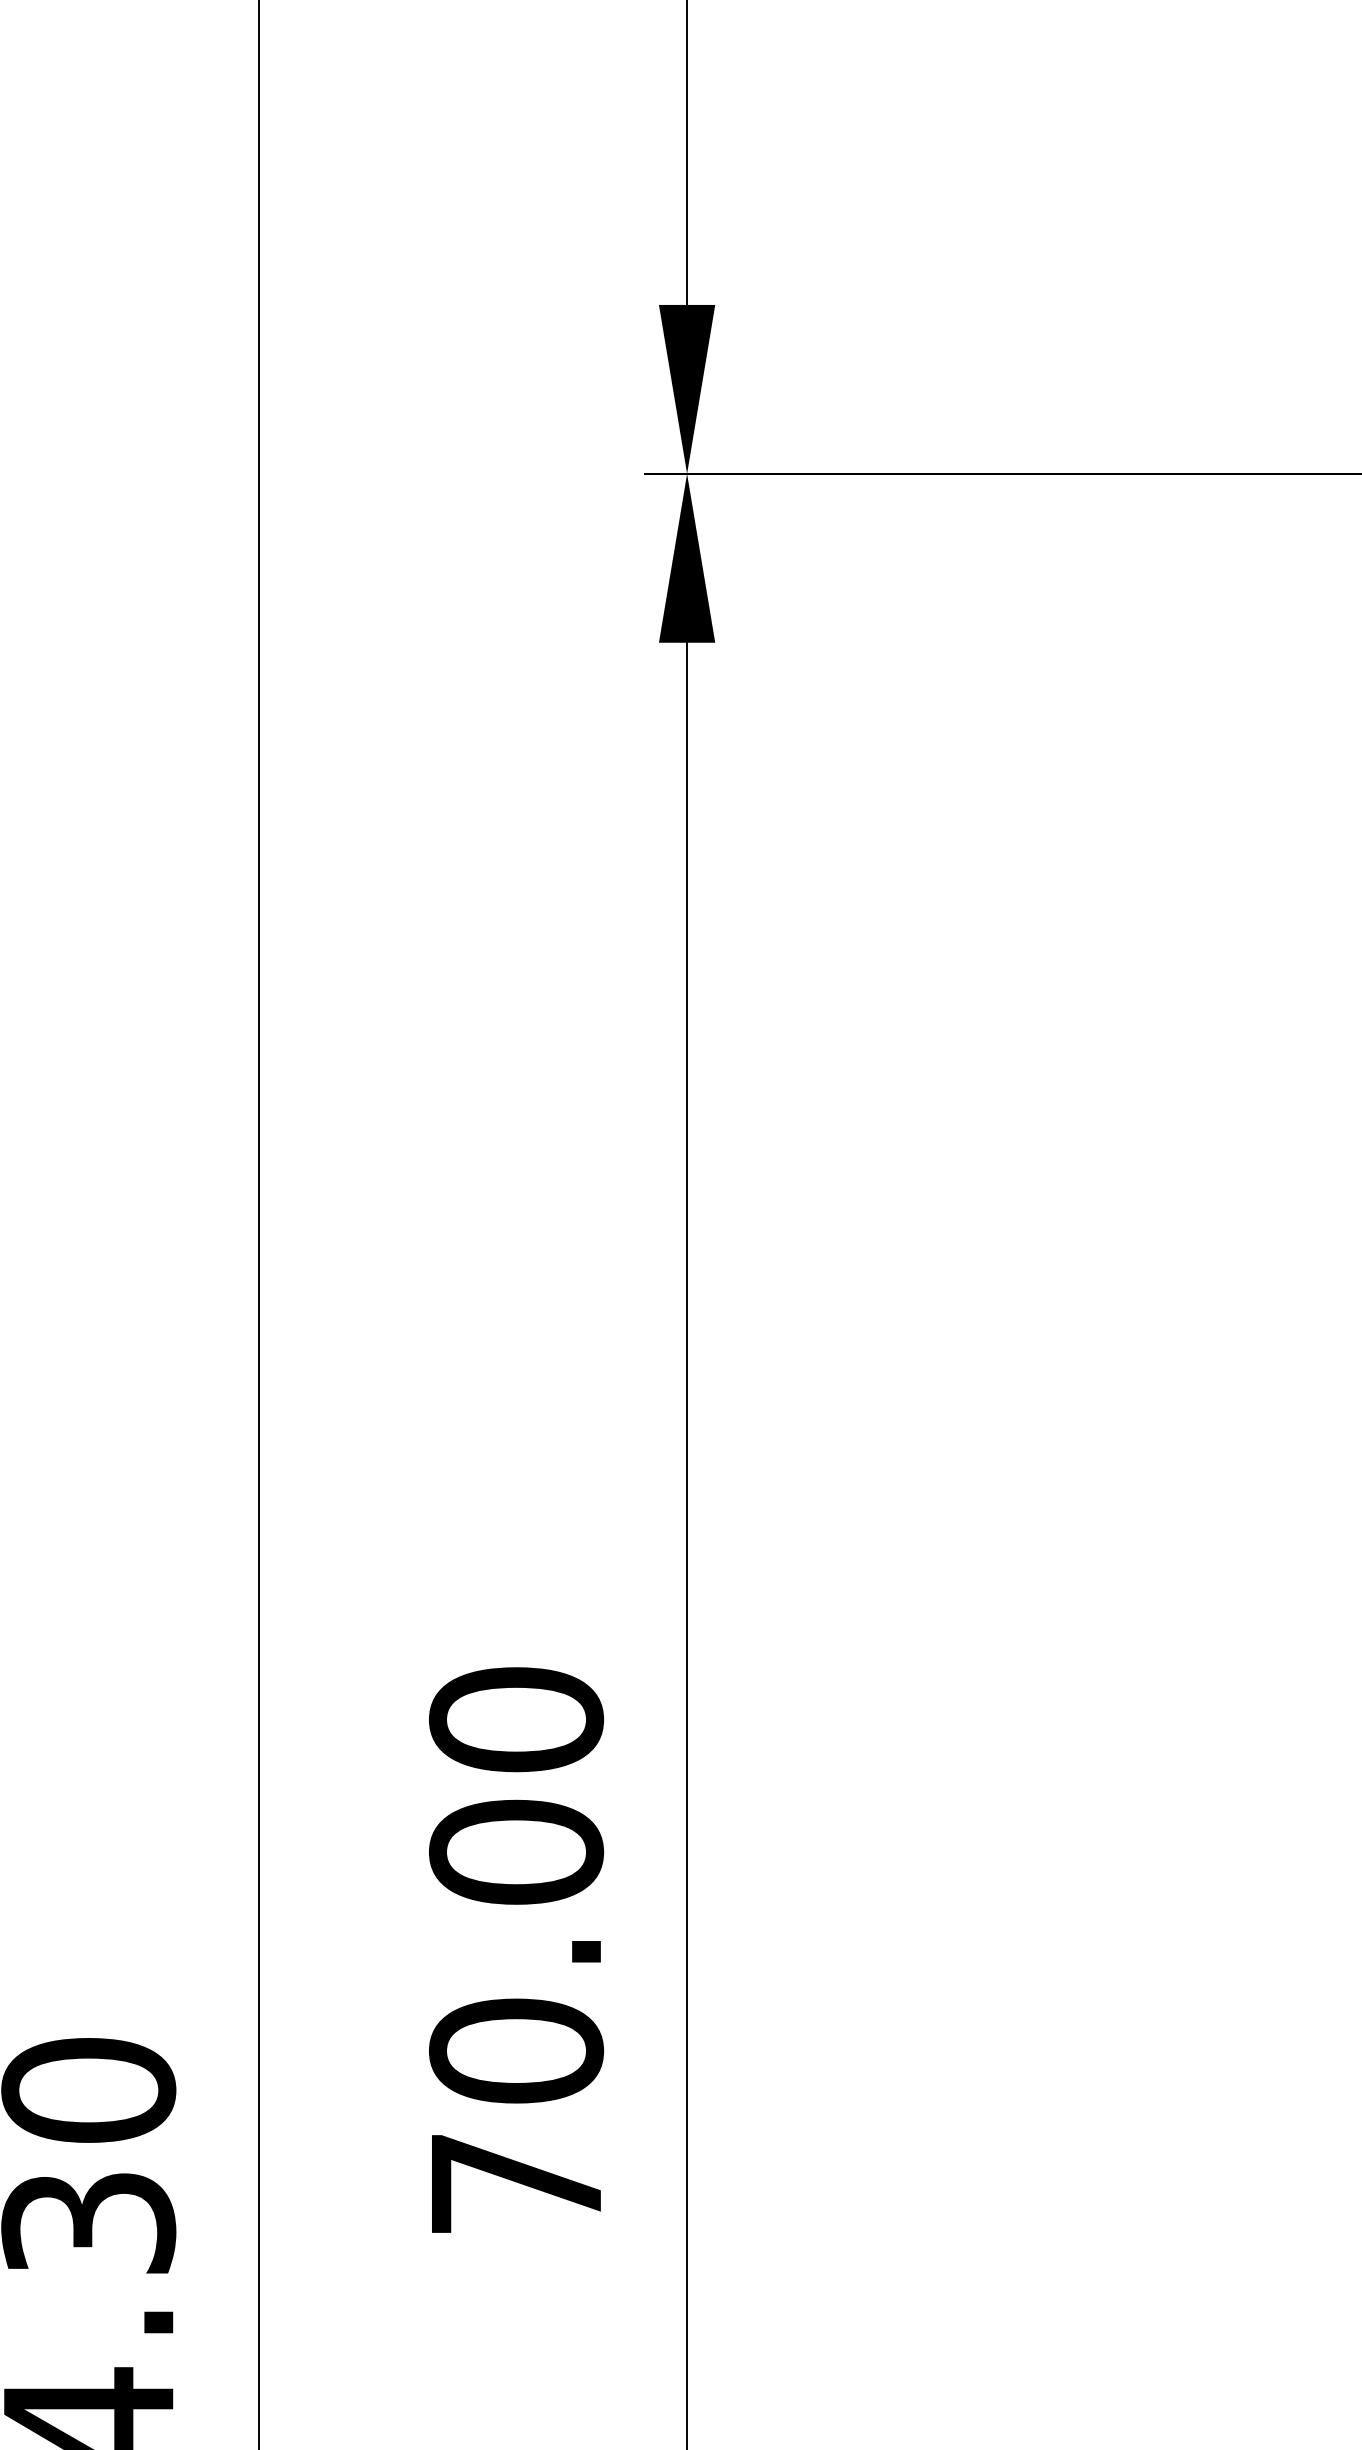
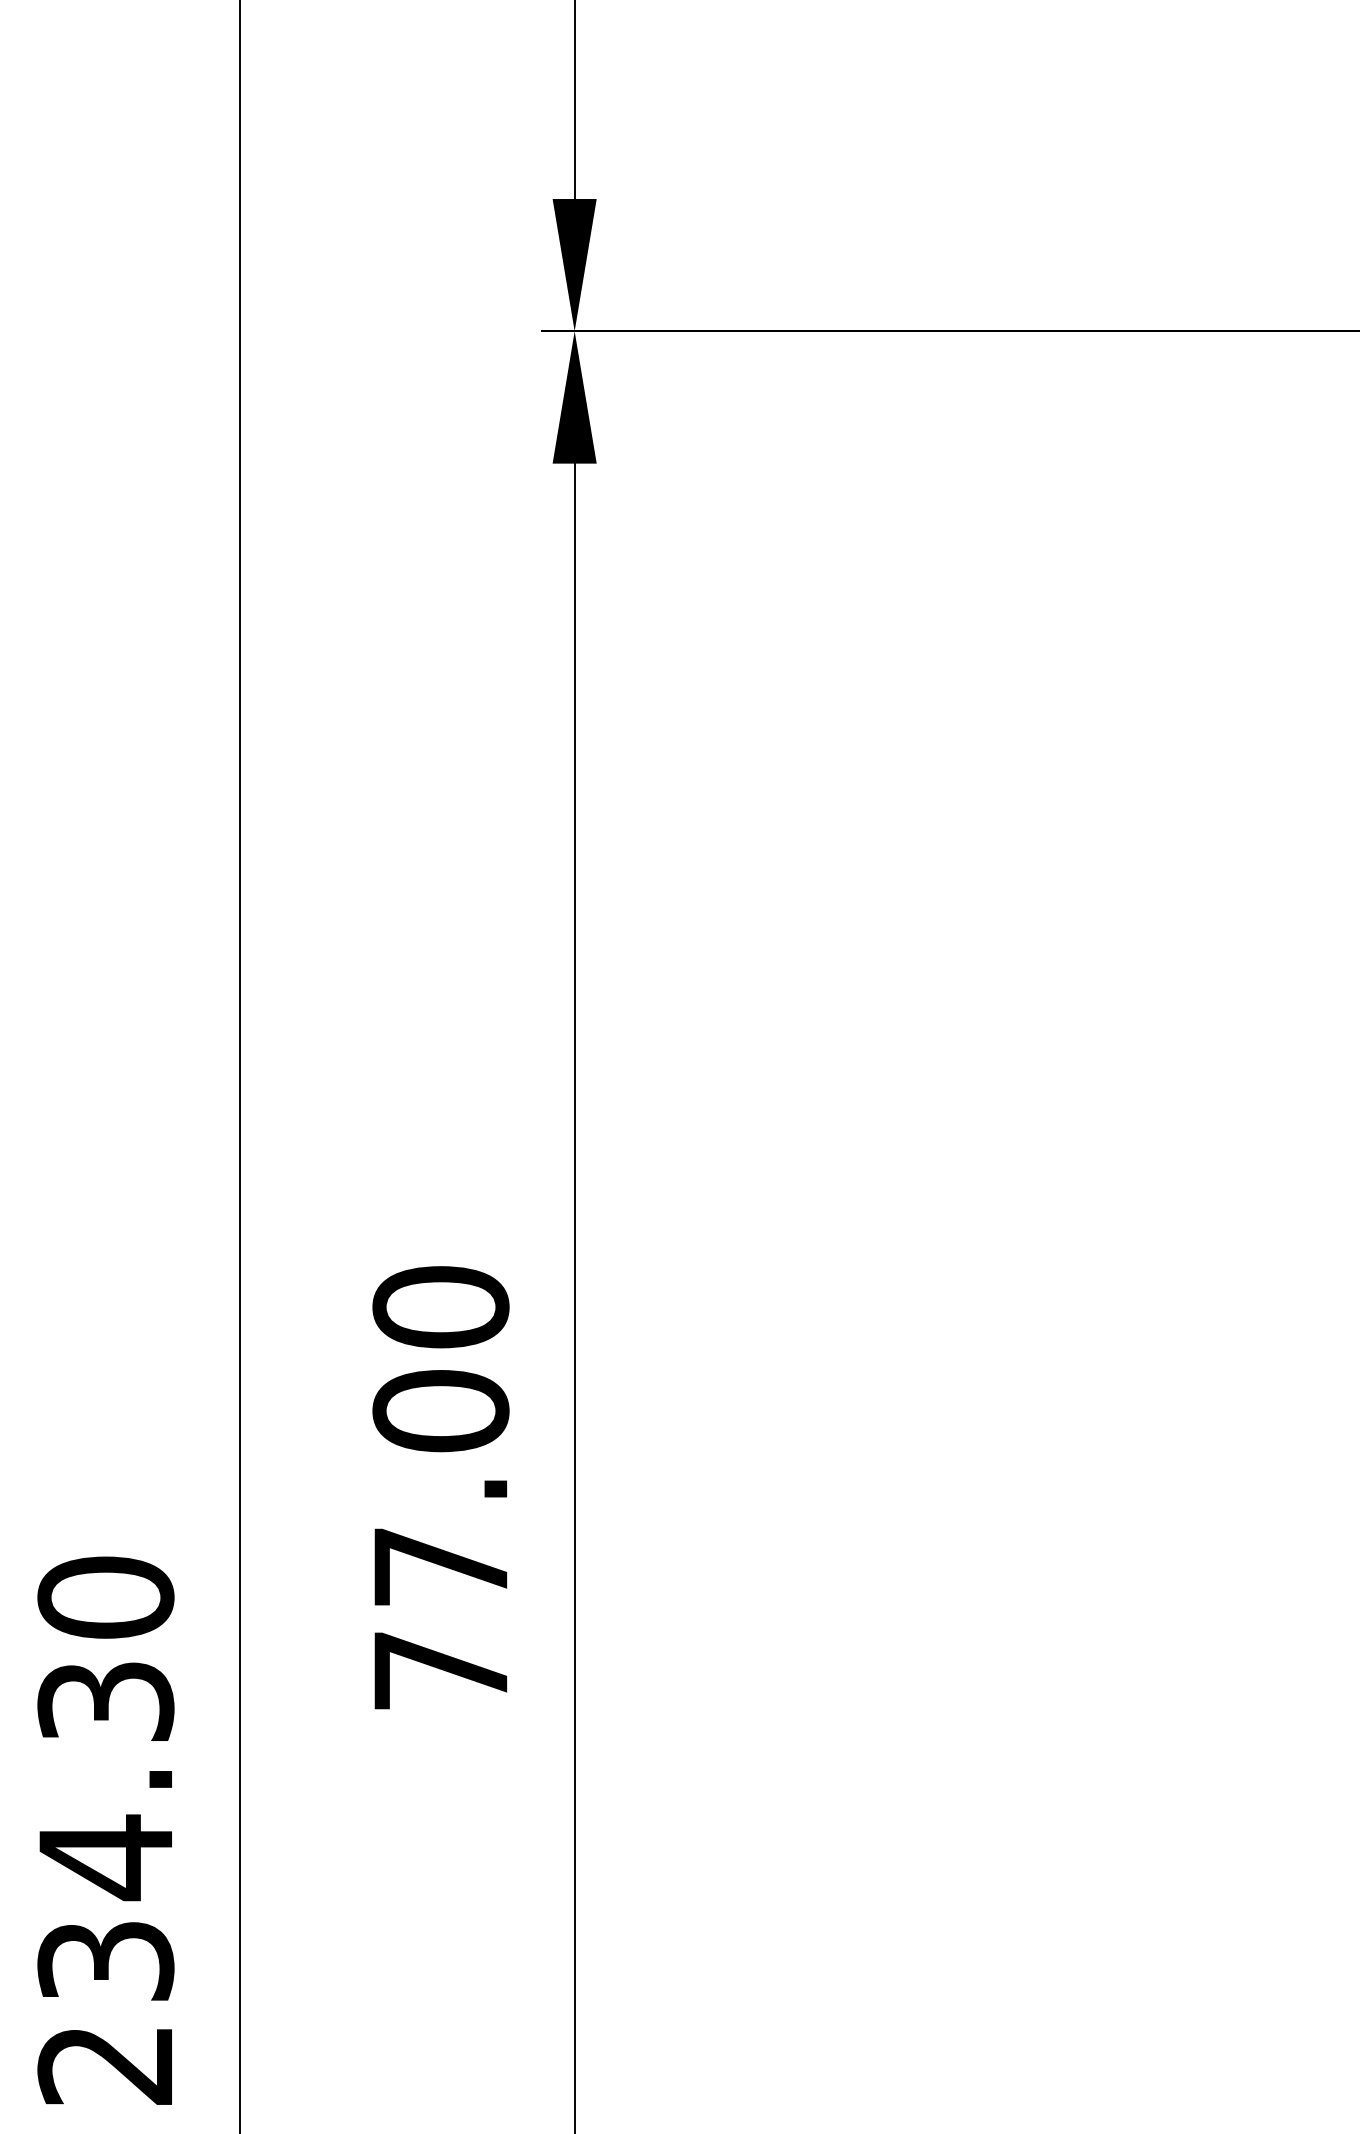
text: (515, 2050) -> (440, 1566), 70.00 -> 77.00

